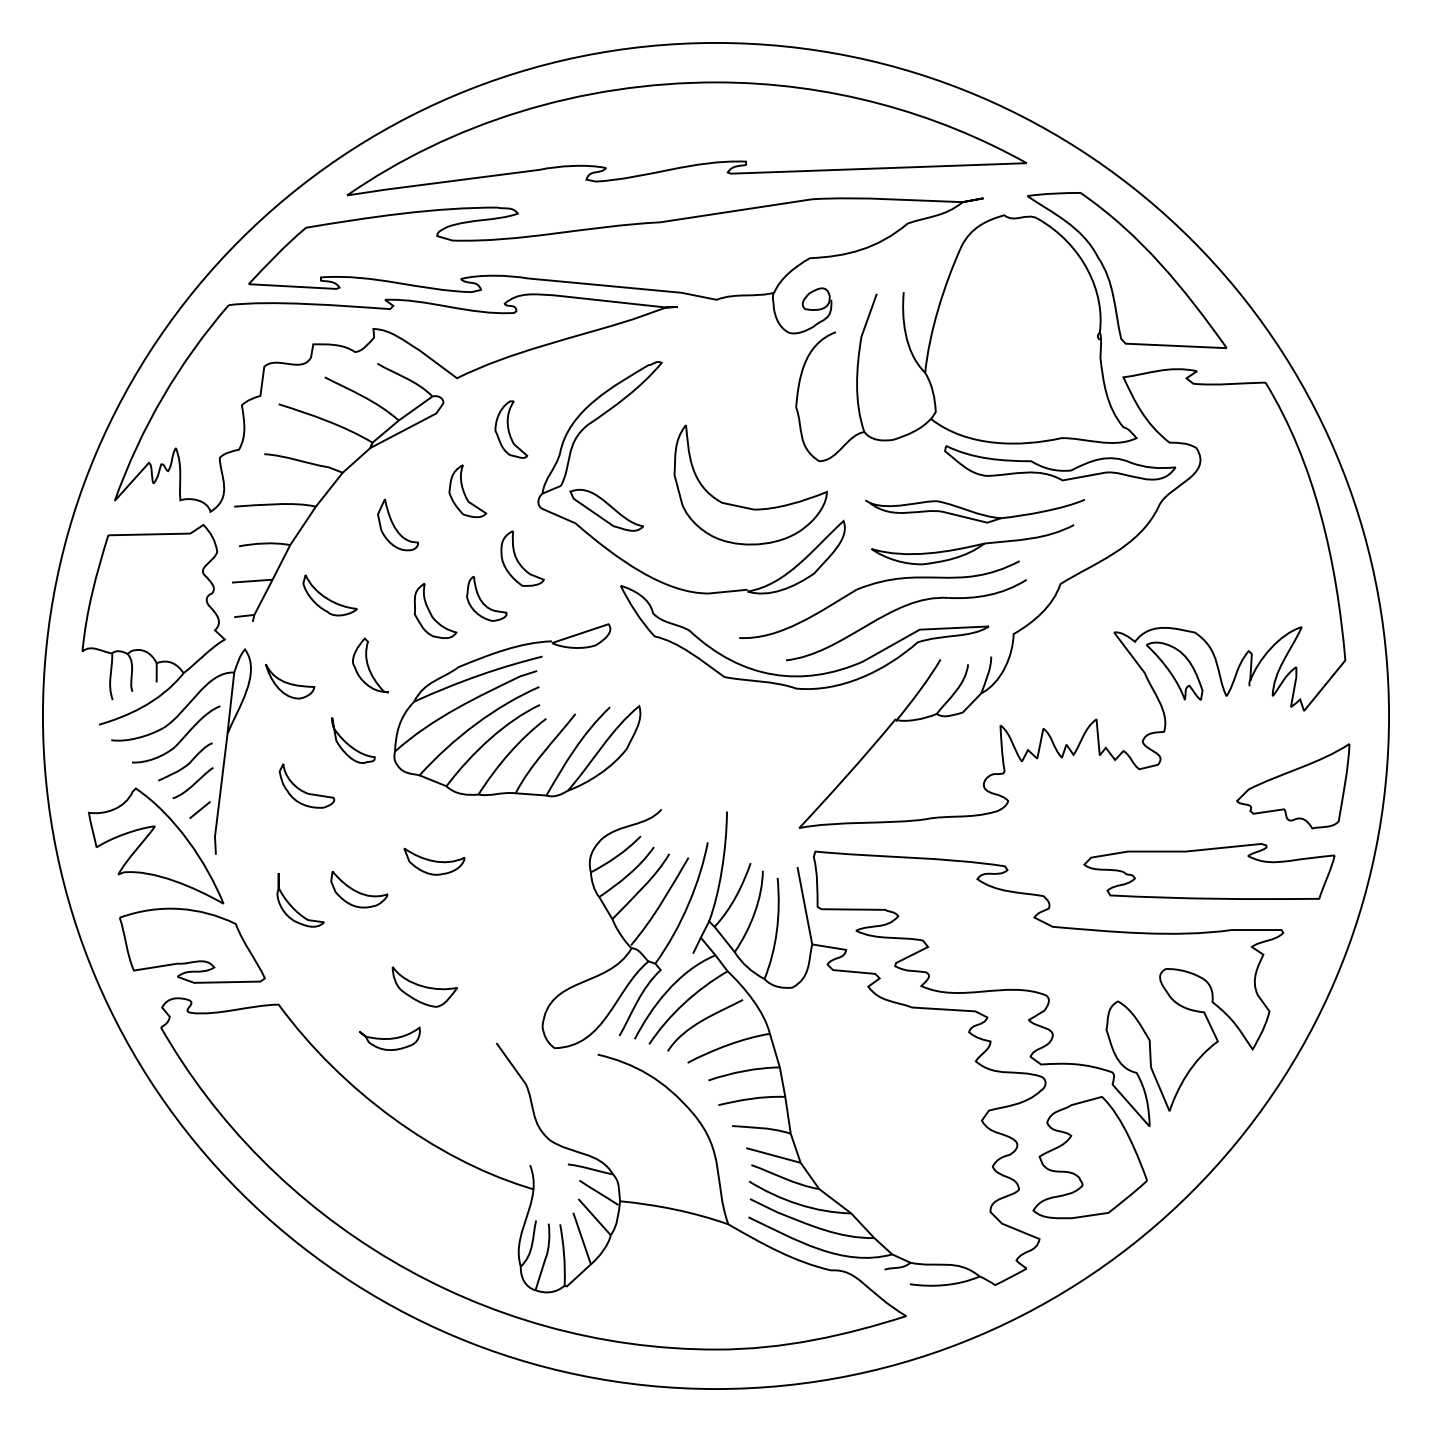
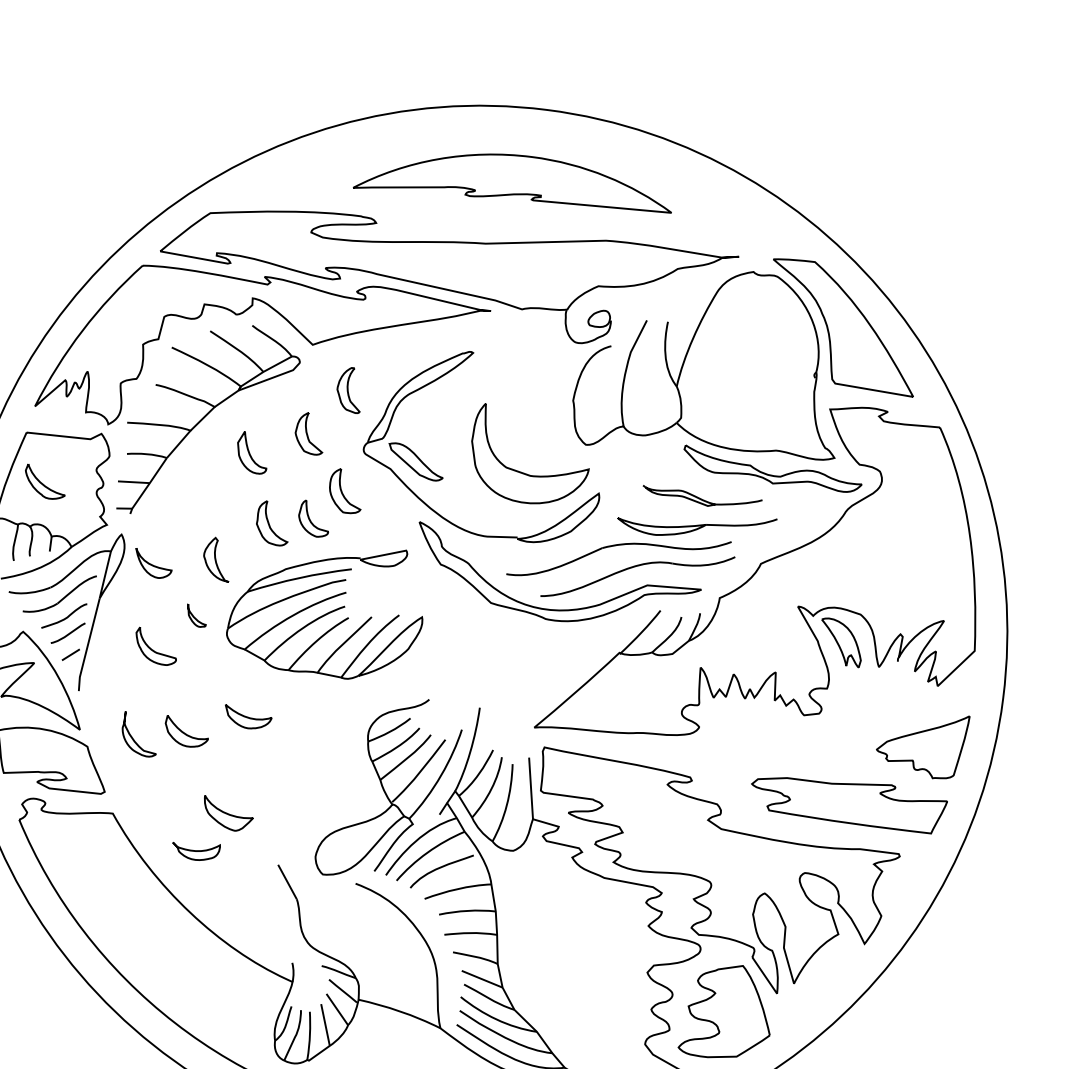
part: (686, 138) -> (514, 181), size x0.6
part: (975, 511) -> (702, 499), size x0.7
part: (329, 595) -> (44, 482), moved
part: (353, 740) -> (196, 615), size x0.6

